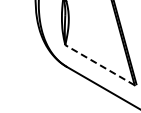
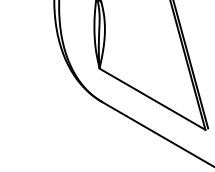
line: (99, 64) -> (151, 98), dashed -> solid

